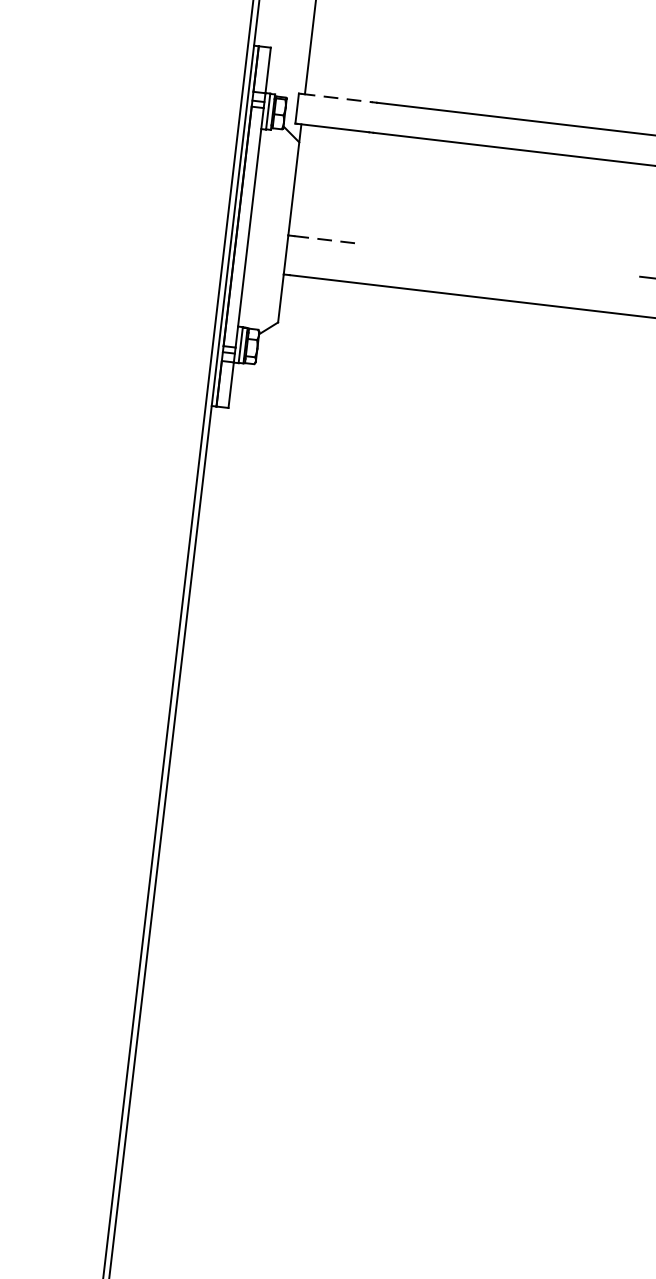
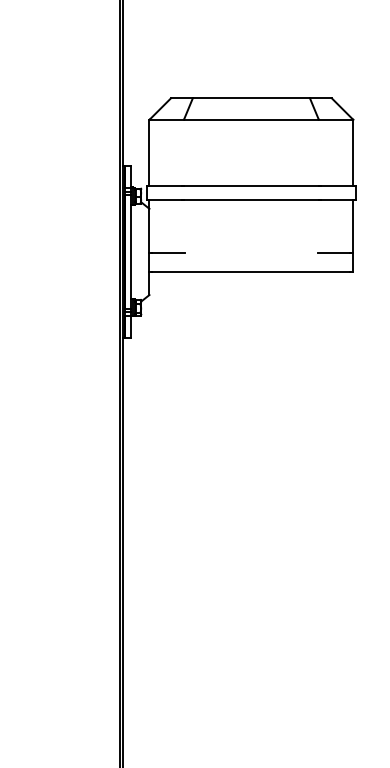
line: (338, 97) -> (165, 185), dashed -> solid
line: (330, 240) -> (169, 253), dashed -> solid

